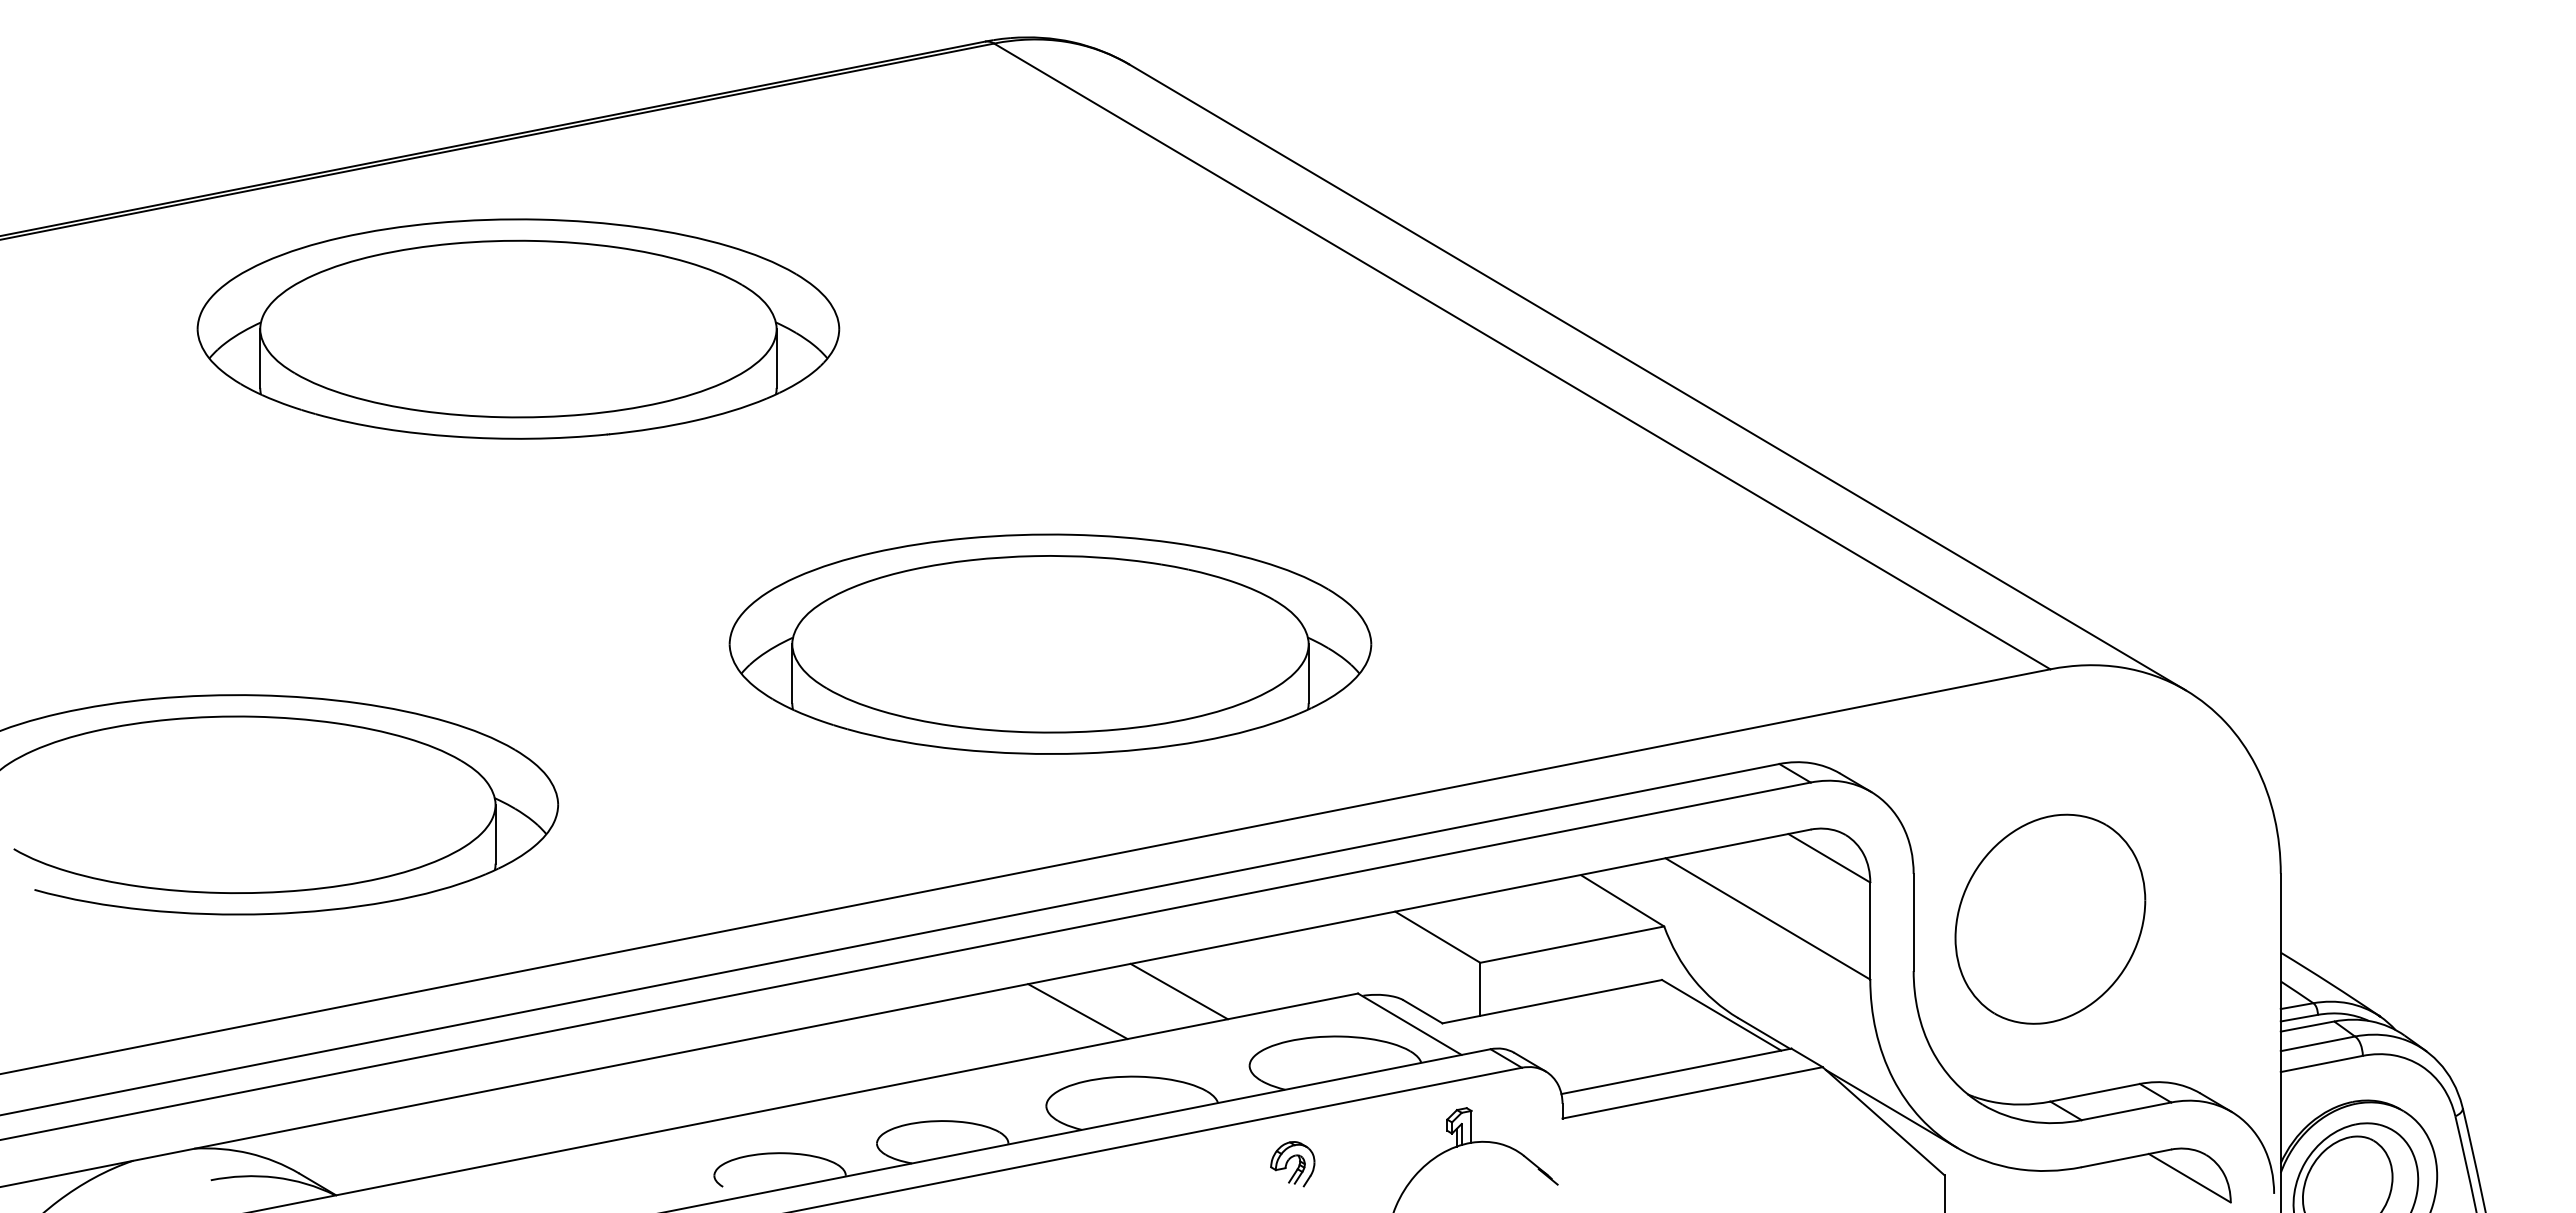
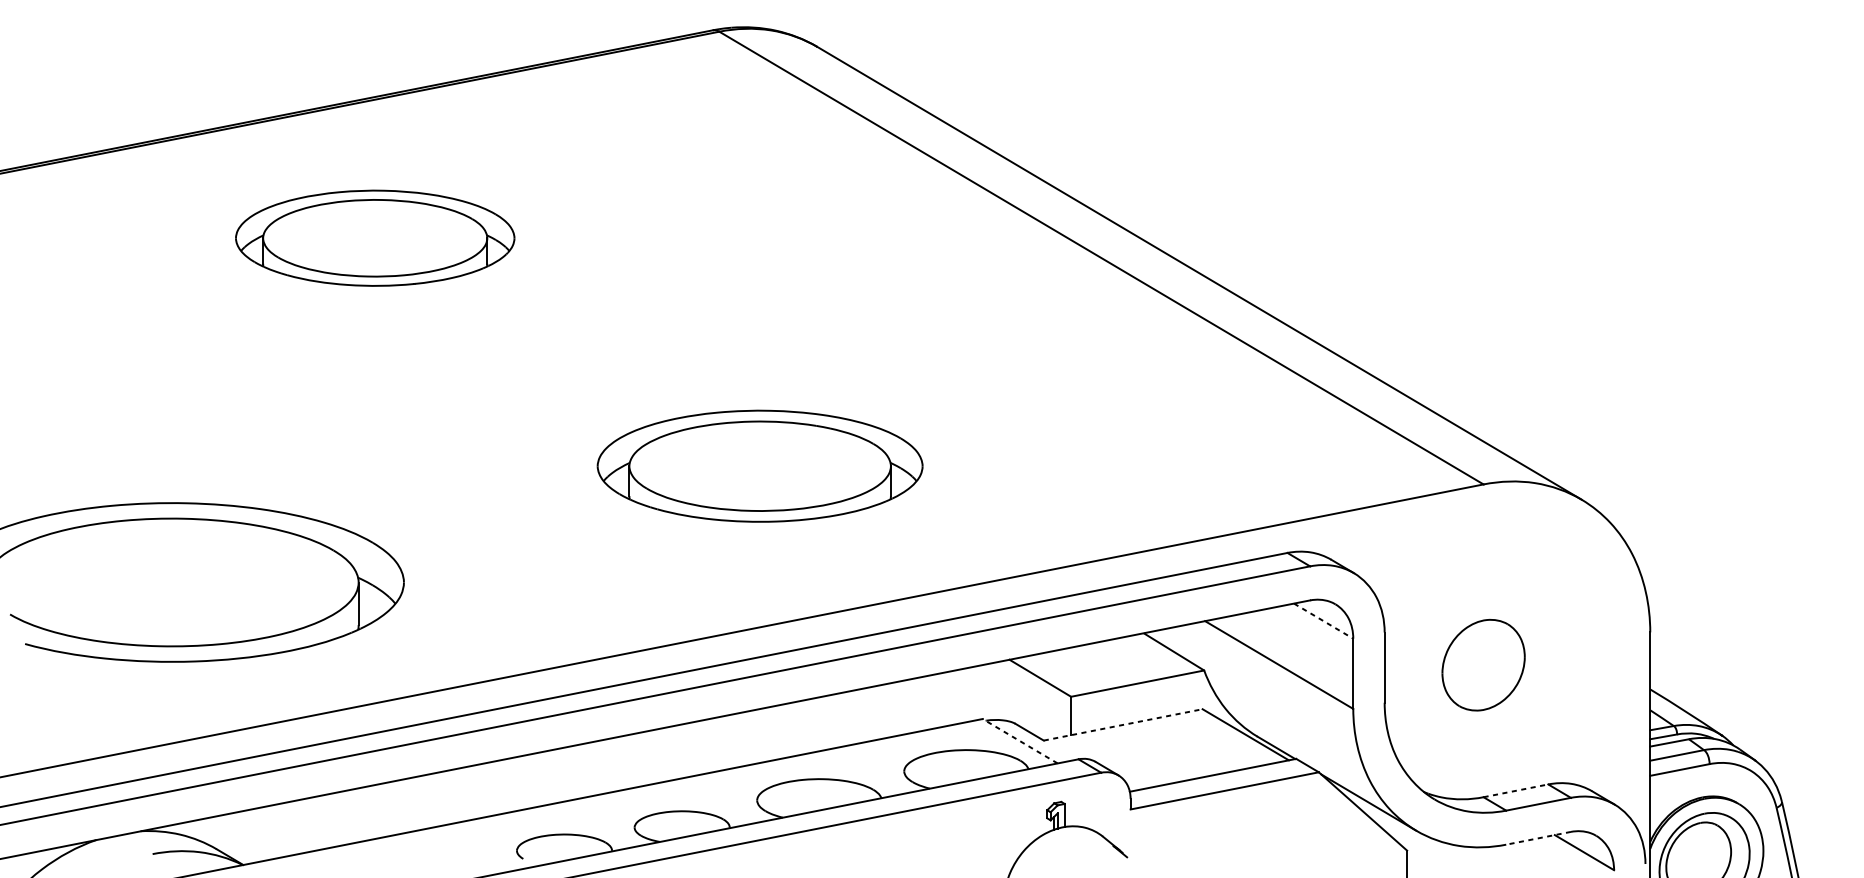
part: (518, 328) -> (375, 237), size x0.6
part: (1050, 643) -> (760, 465), size x0.7
line: (1829, 858) -> (1323, 621), solid -> dashed
part: (2050, 918) -> (1483, 664), size x0.6
line: (1178, 991) -> (852, 717), removed
line: (1552, 1001) -> (1123, 724), solid -> dashed
line: (1077, 1011) -> (779, 732), removed
line: (1409, 1023) -> (1019, 740), solid -> dashed
line: (2095, 1092) -> (1516, 790), solid -> dashed
line: (2126, 1158) -> (1538, 838), solid -> dashed
part: (1292, 1164) -> (935, 842), removed

